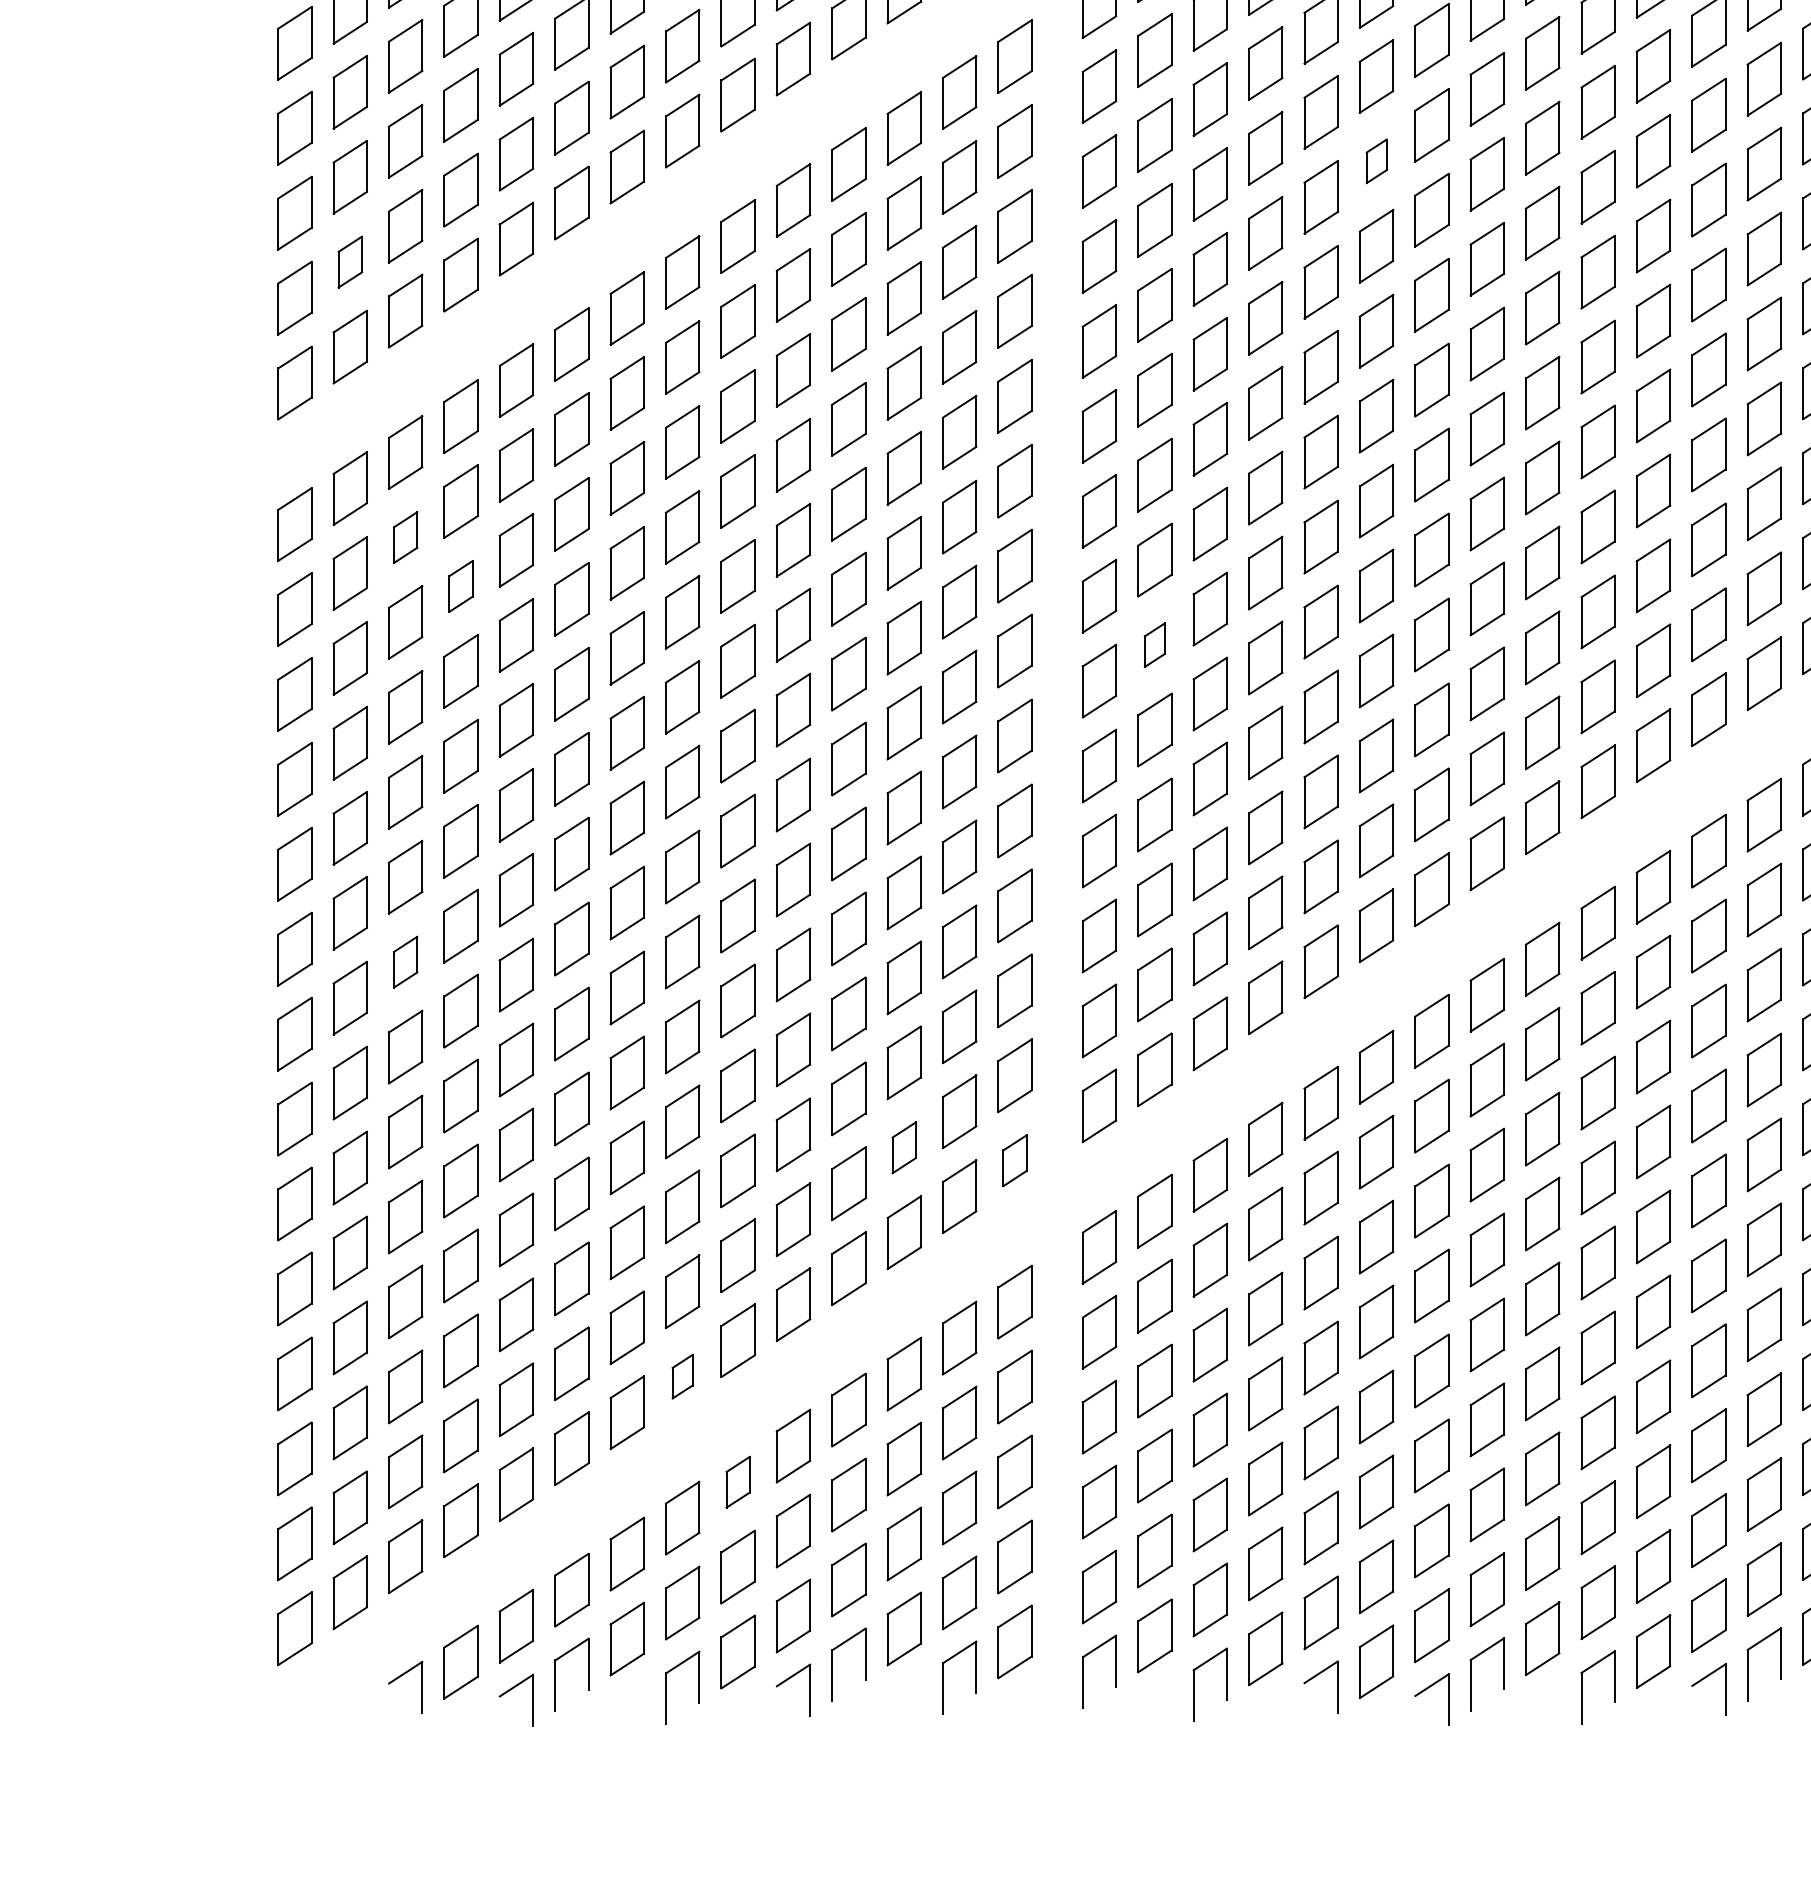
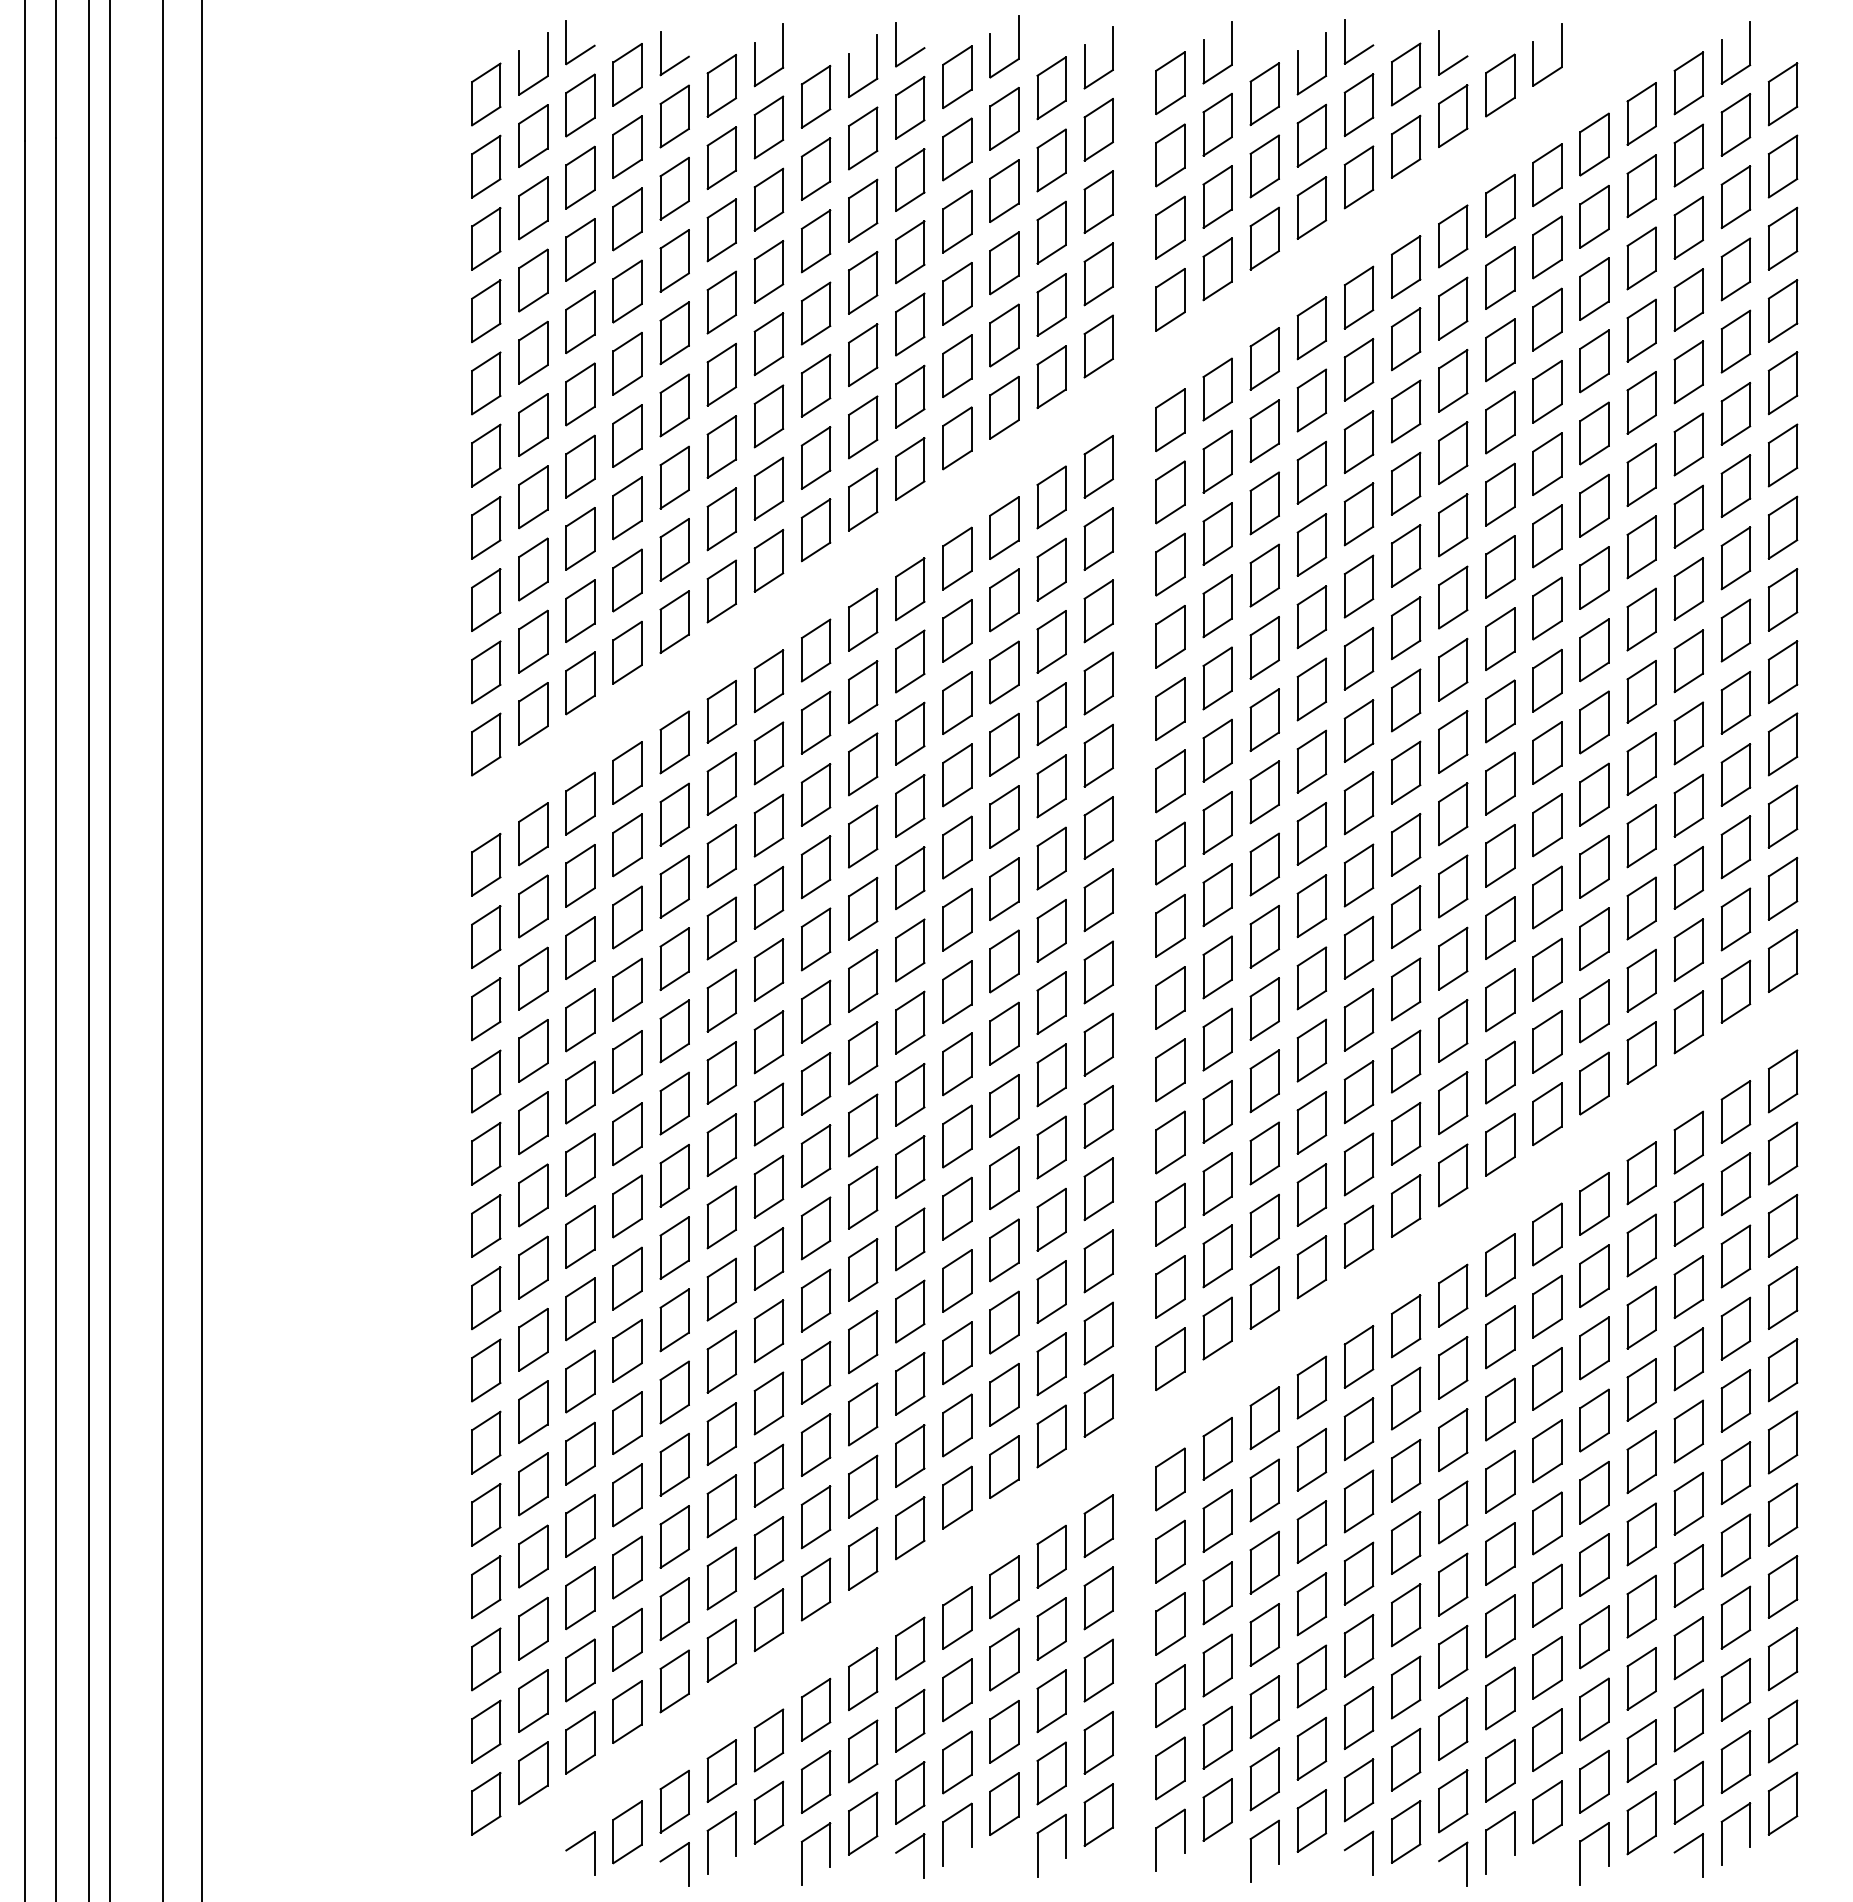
part: (1376, 160) -> (1406, 555), size x1.67
part: (350, 261) -> (533, 641), size x1.43
part: (405, 537) -> (580, 875), size x1.43
part: (460, 586) -> (627, 917), size x1.43
part: (1154, 645) -> (1217, 967), size x1.67
part: (405, 961) -> (580, 1236), size x1.43
part: (904, 1147) -> (1004, 1394), size x1.43
part: (1014, 1160) -> (1098, 1405), size x1.43
part: (681, 1376) -> (815, 1589), size x1.67
part: (738, 1482) -> (863, 1679), size x1.43

